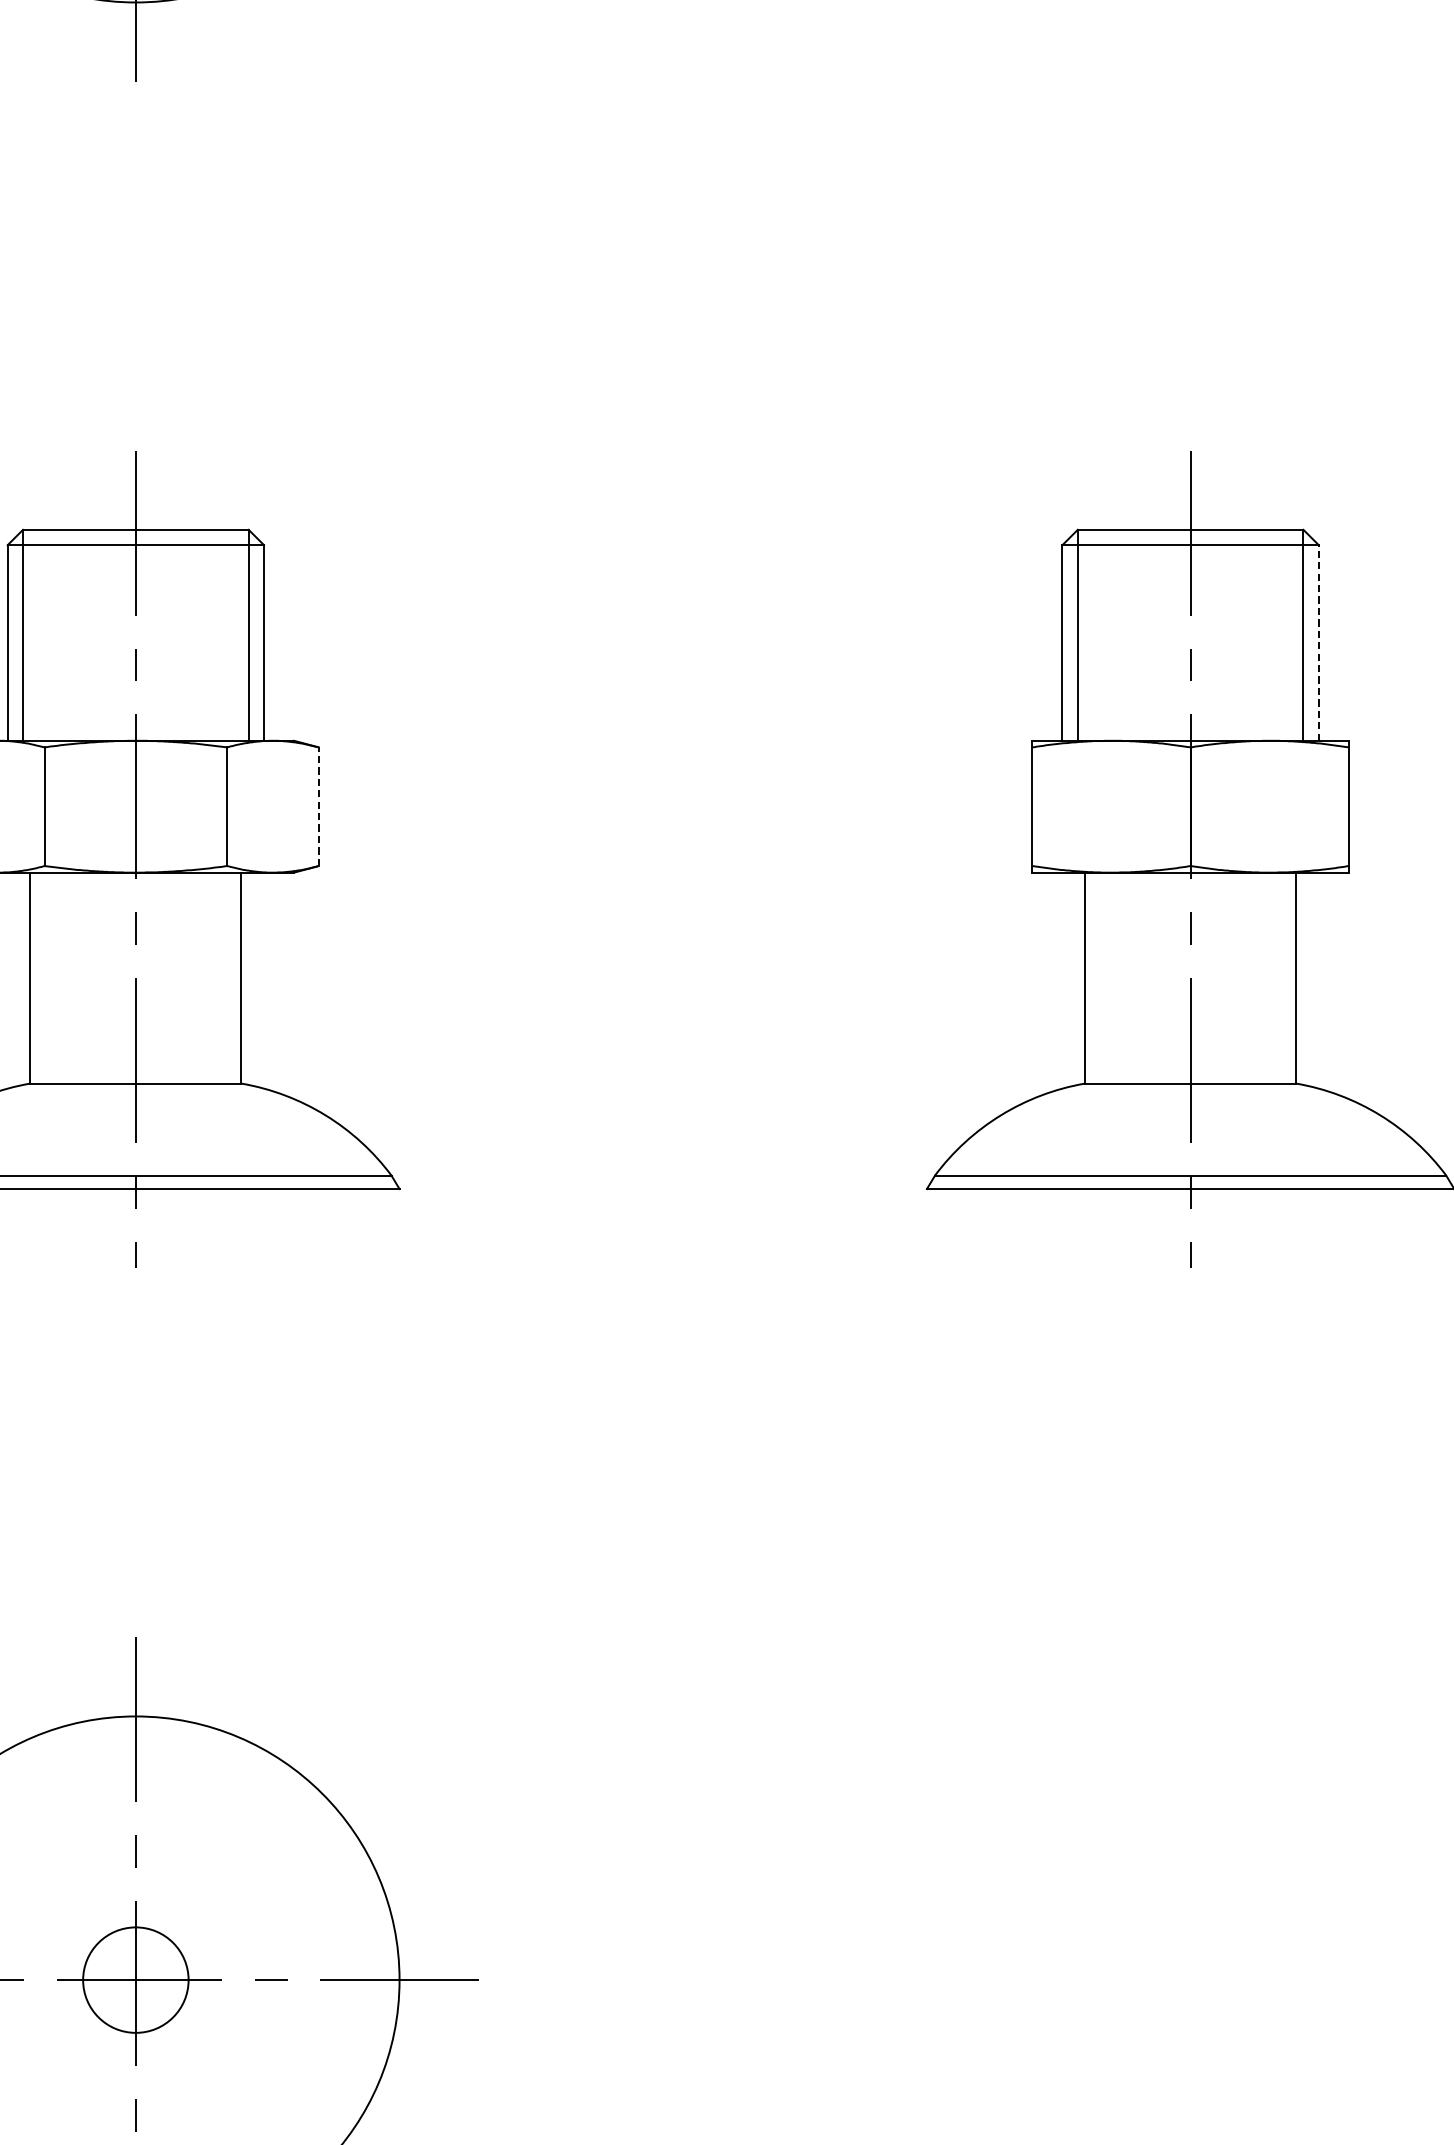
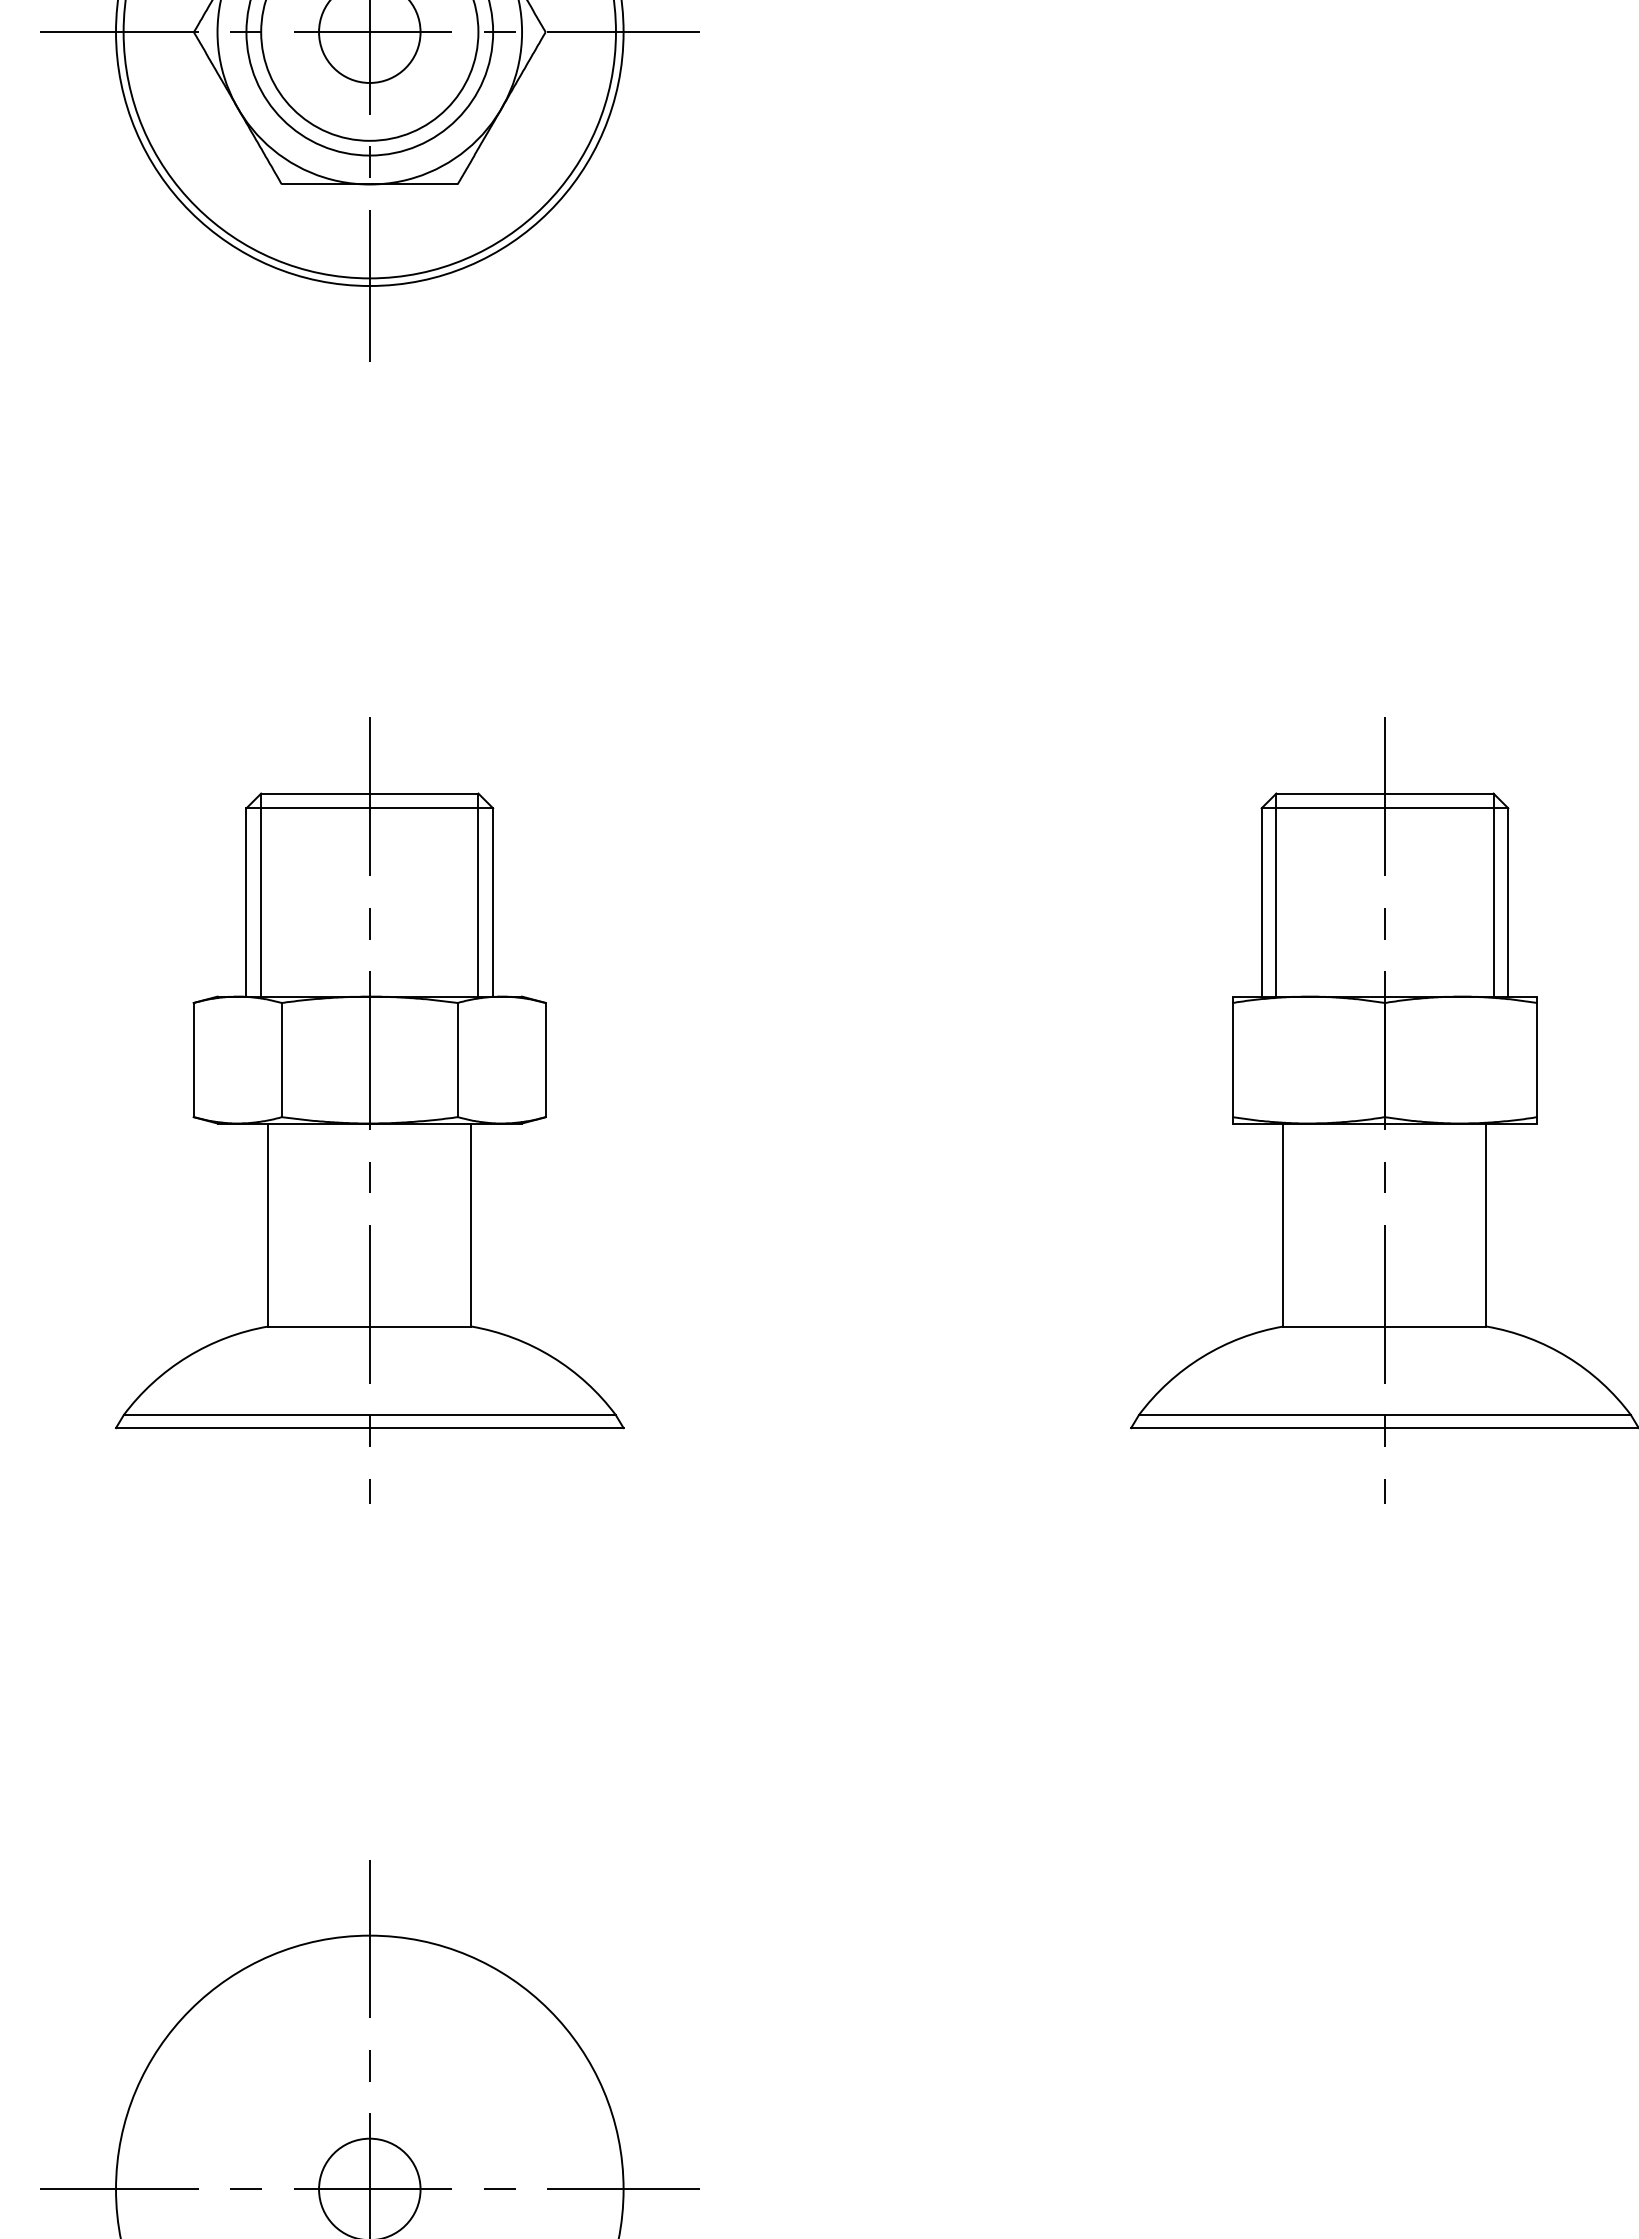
line: (1318, 641) -> (1508, 901), dashed -> solid
line: (318, 806) -> (545, 1059), dashed -> solid

